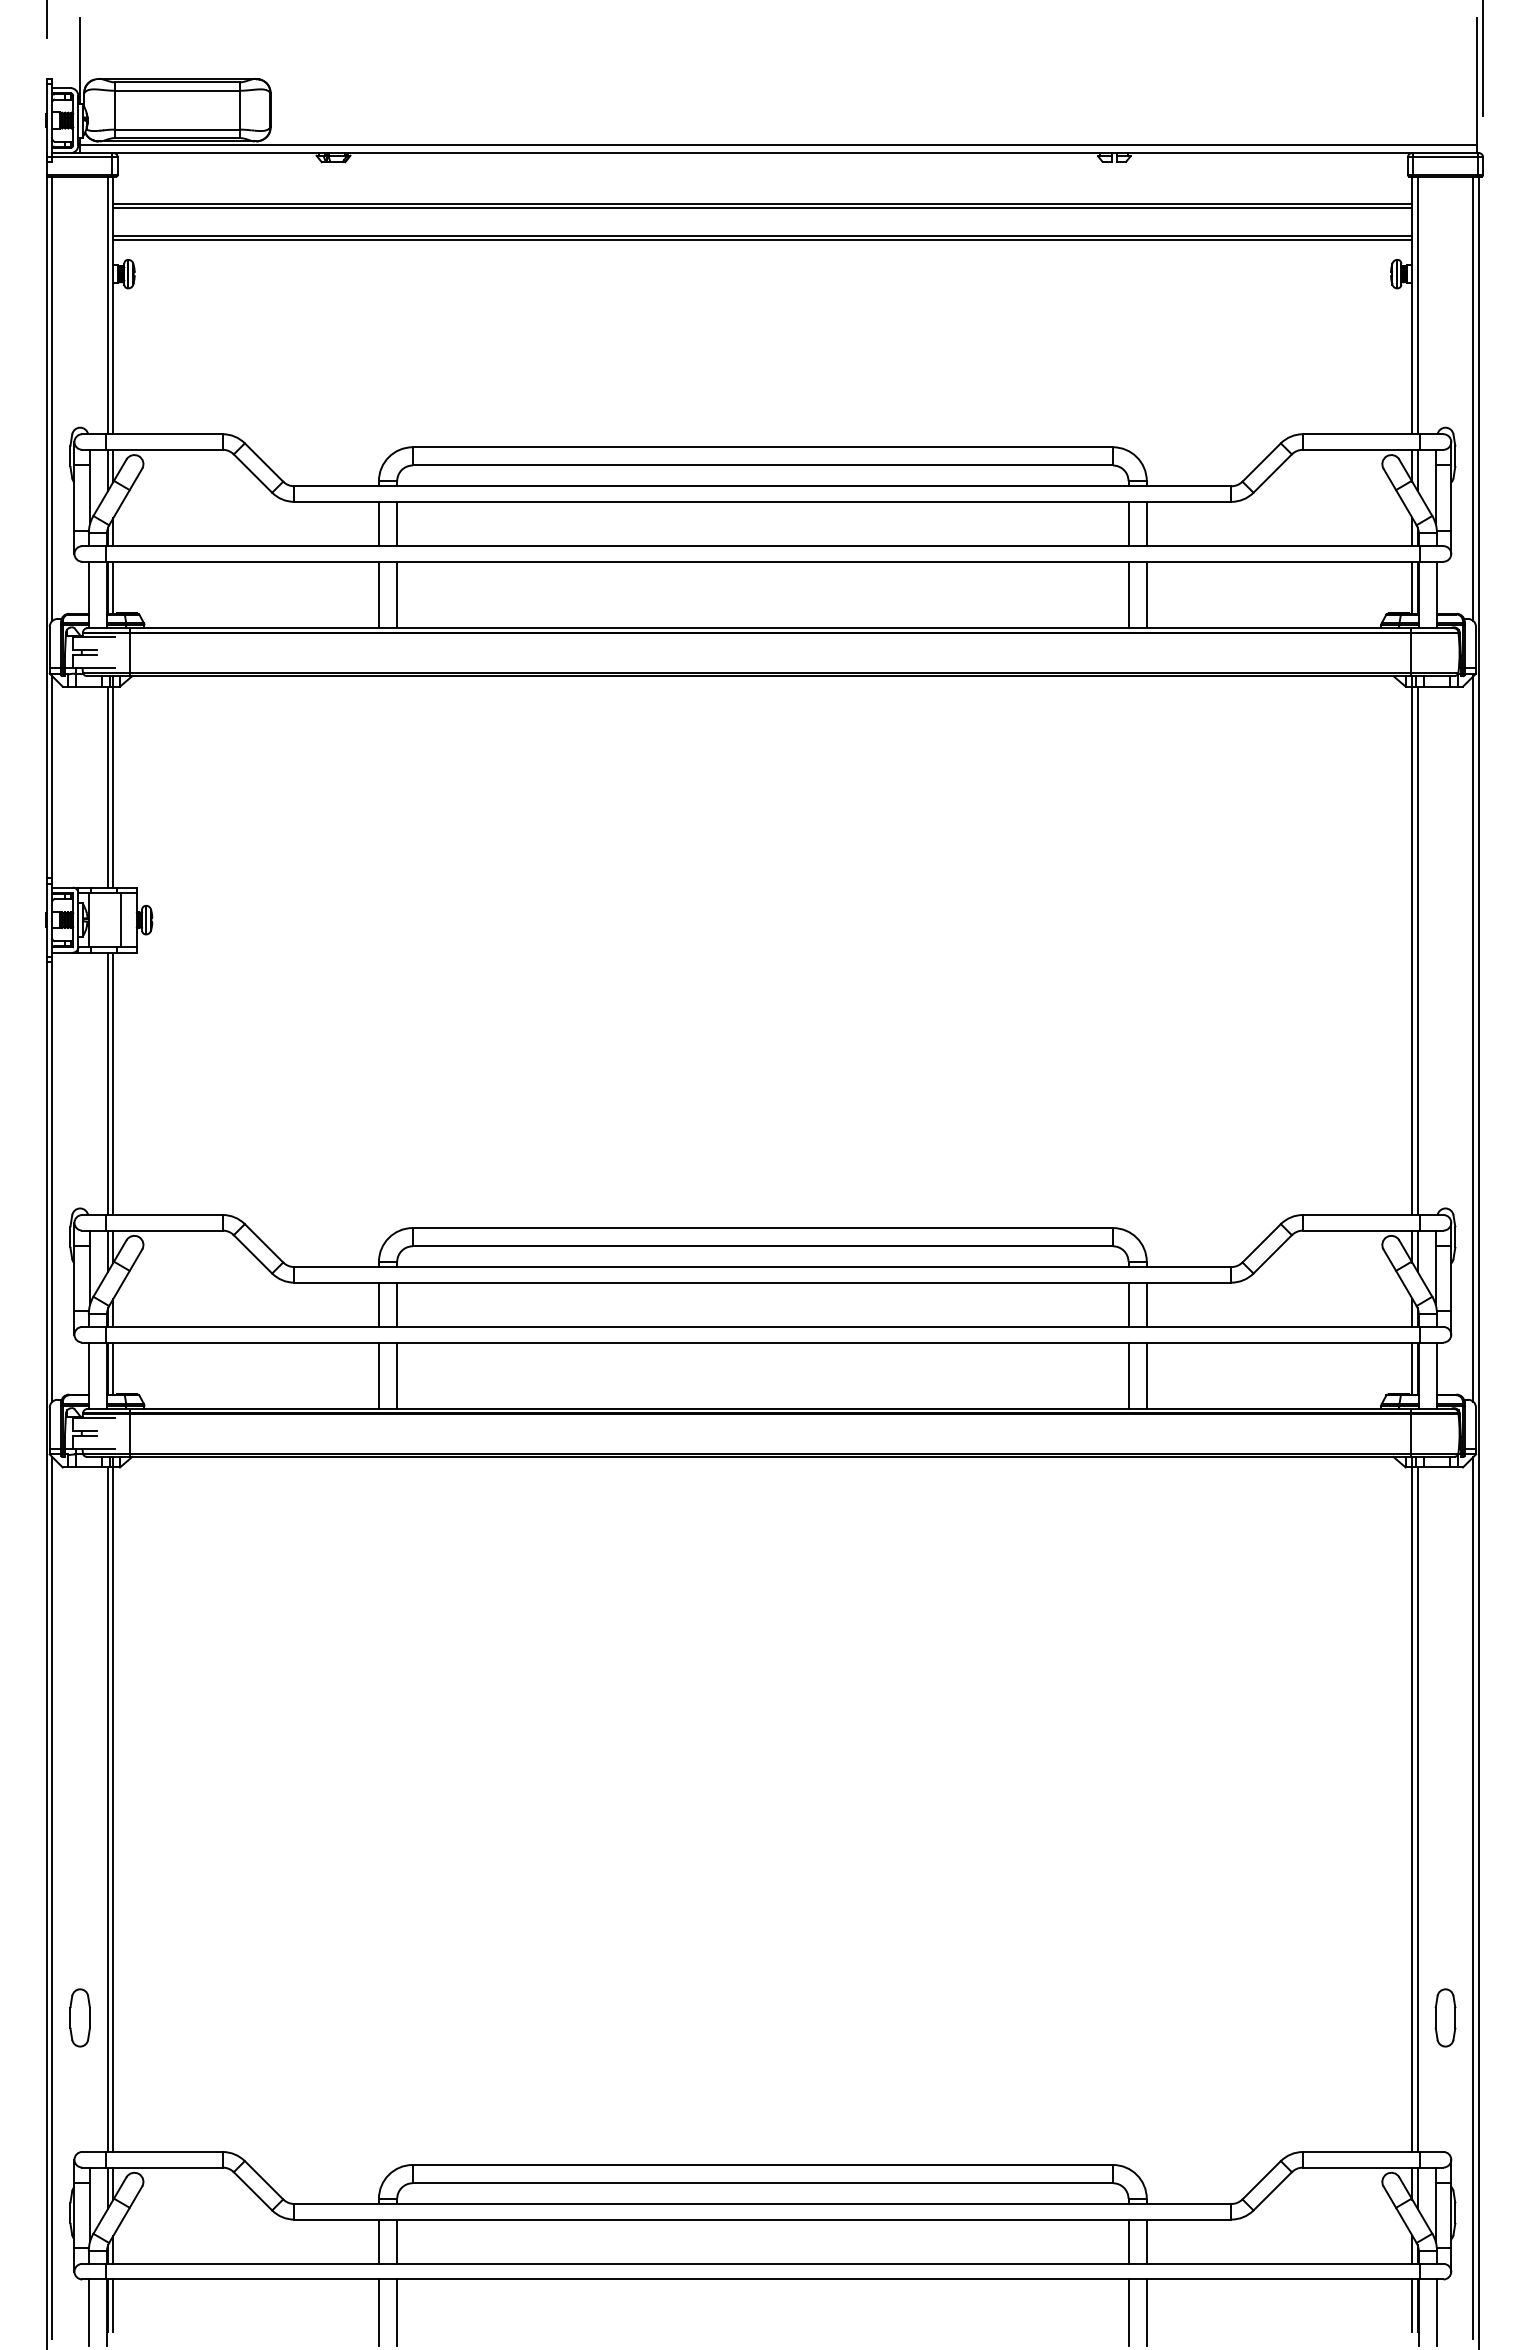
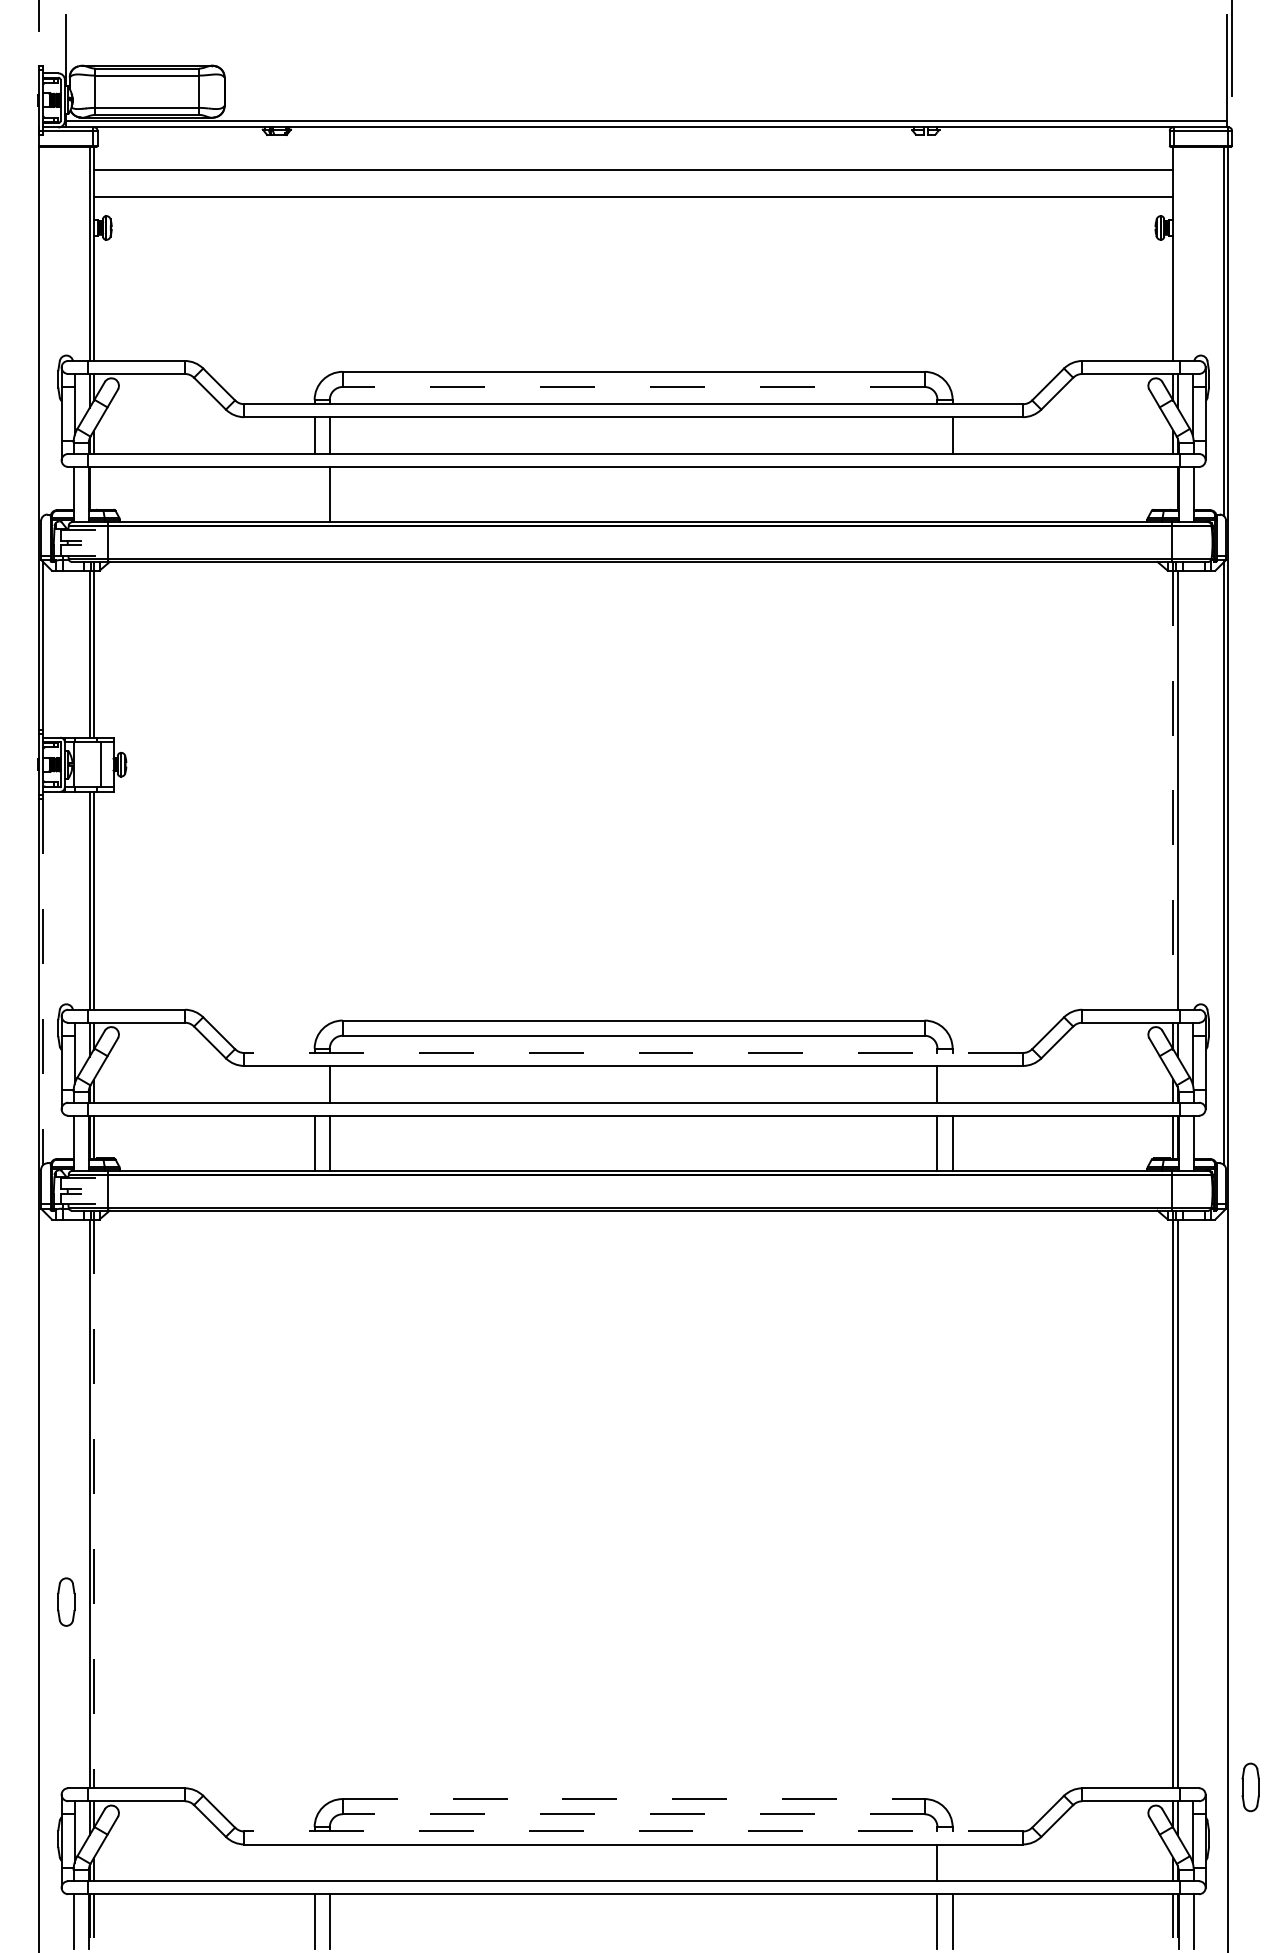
line: (762, 207) -> (633, 172), removed
line: (762, 240) -> (633, 200), removed
line: (1417, 305) -> (1177, 254), removed
line: (52, 398) -> (43, 331), removed
line: (762, 465) -> (633, 386), solid -> dashed
line: (1128, 523) -> (937, 435), removed
line: (113, 587) -> (94, 488), removed
line: (1412, 587) -> (1173, 488), removed
line: (379, 594) -> (315, 494), removed
line: (1128, 594) -> (937, 494), removed
line: (1146, 594) -> (952, 494), removed
line: (1412, 951) -> (1173, 790), solid -> dashed
line: (52, 1182) -> (43, 982), solid -> dashed
line: (762, 1267) -> (633, 1053), solid -> dashed
line: (379, 1304) -> (315, 1084), removed
line: (1146, 1304) -> (952, 1084), removed
line: (113, 1810) -> (94, 1504), solid -> dashed
line: (52, 1897) -> (43, 1576), removed
line: (1473, 1897) -> (1224, 1576), removed
part: (79, 2017) -> (65, 1601), moved
part: (1445, 2017) -> (1250, 1787), moved
line: (763, 2164) -> (634, 1798), solid -> dashed
line: (762, 2183) -> (633, 1814), solid -> dashed
line: (762, 2203) -> (633, 1831), solid -> dashed
line: (379, 2241) -> (315, 1862), removed
line: (397, 2241) -> (330, 1862), removed
line: (1146, 2241) -> (952, 1862), removed

